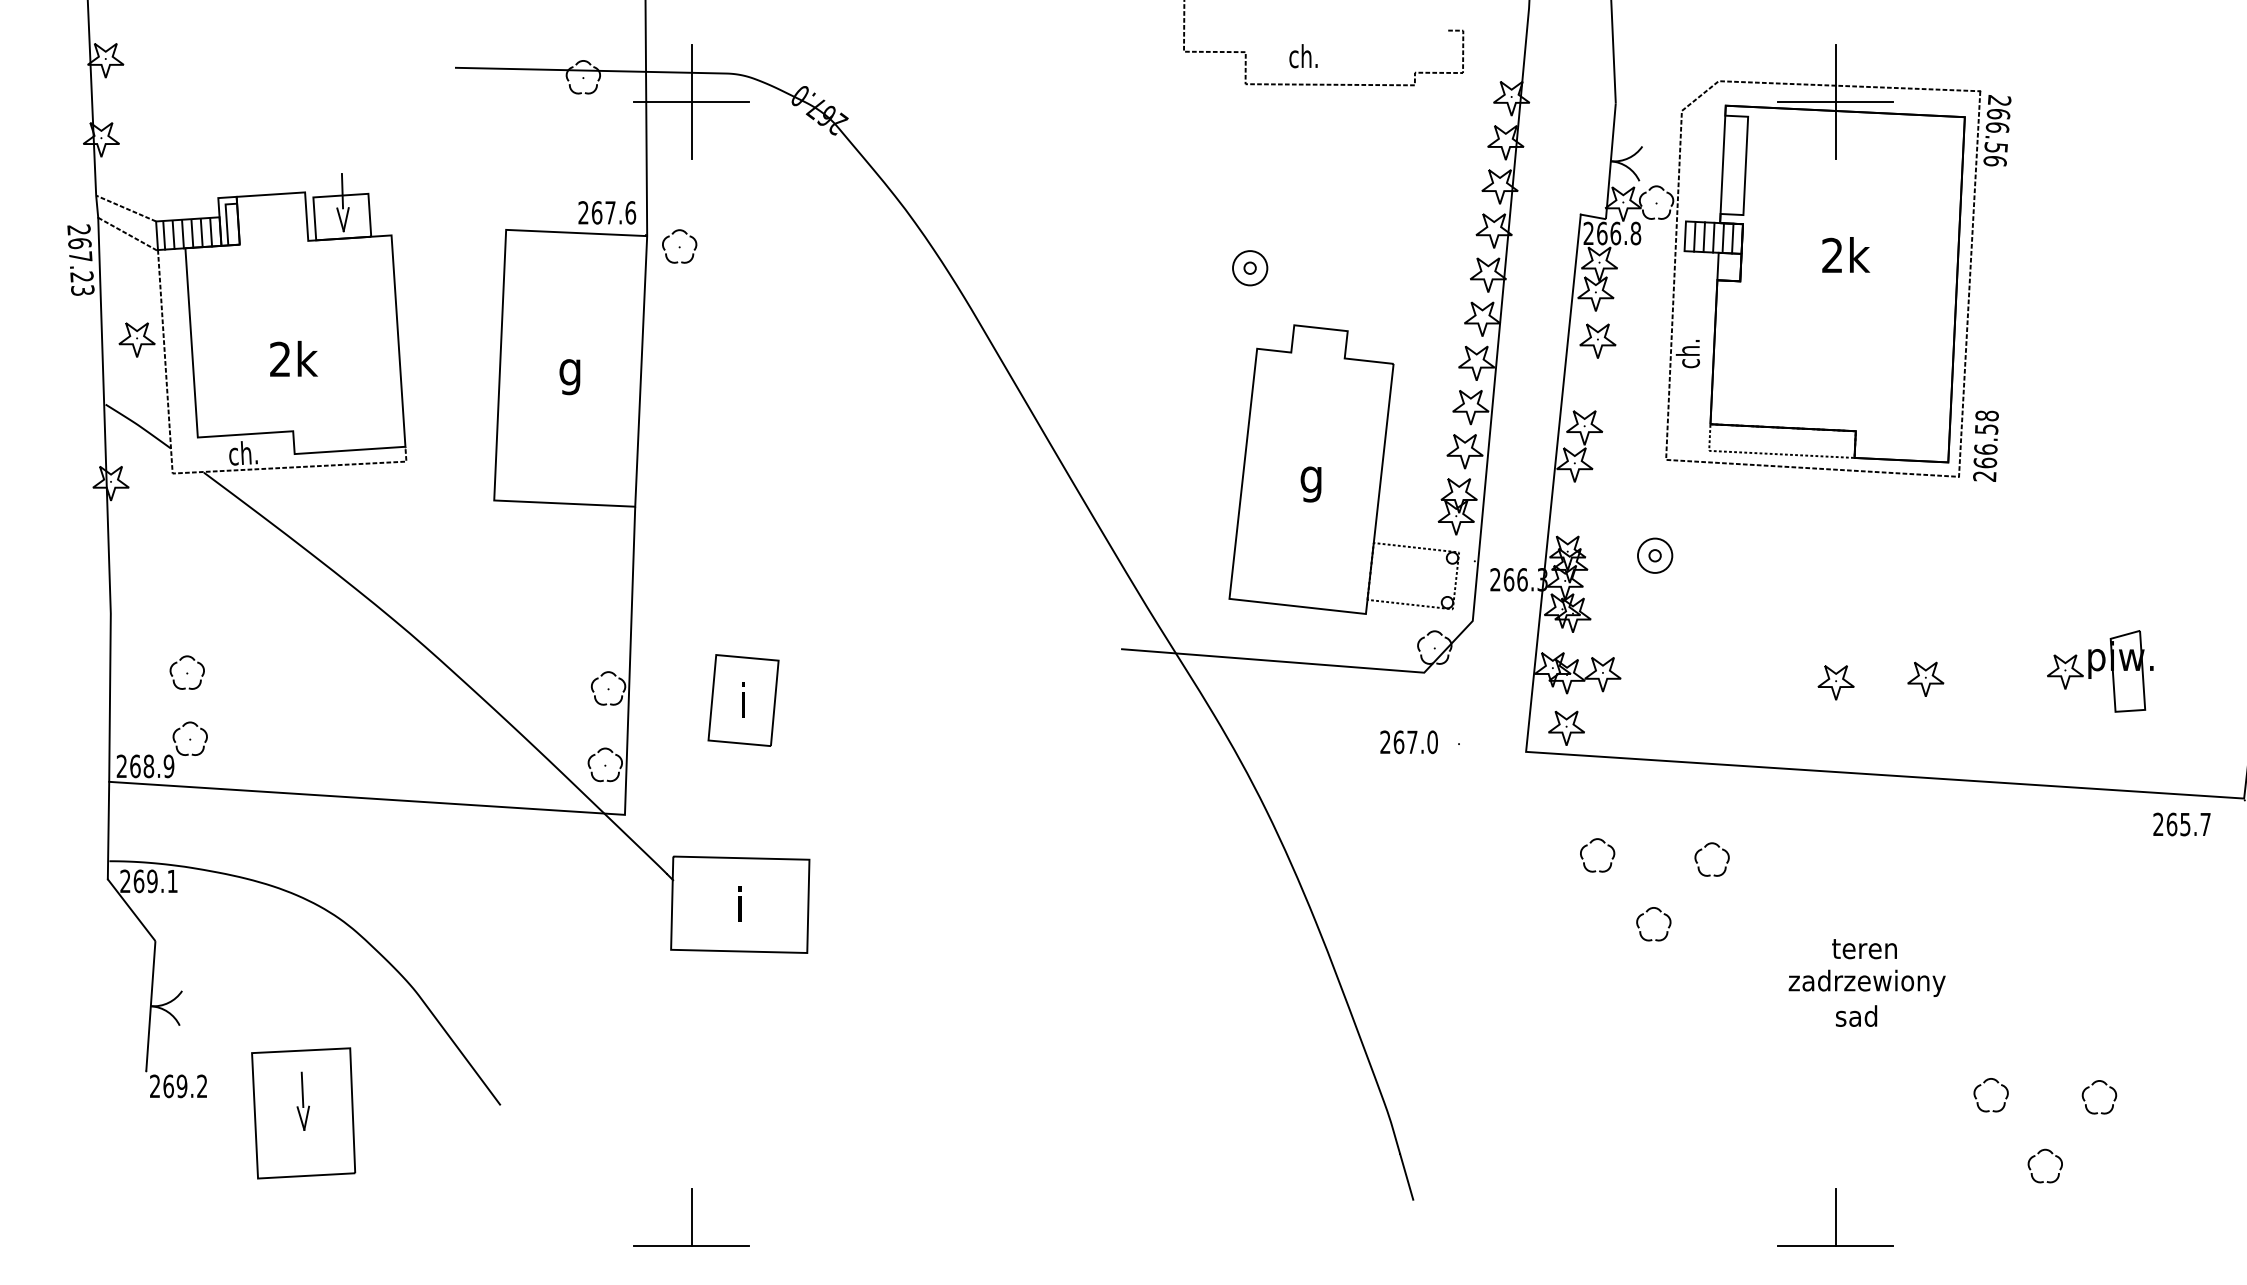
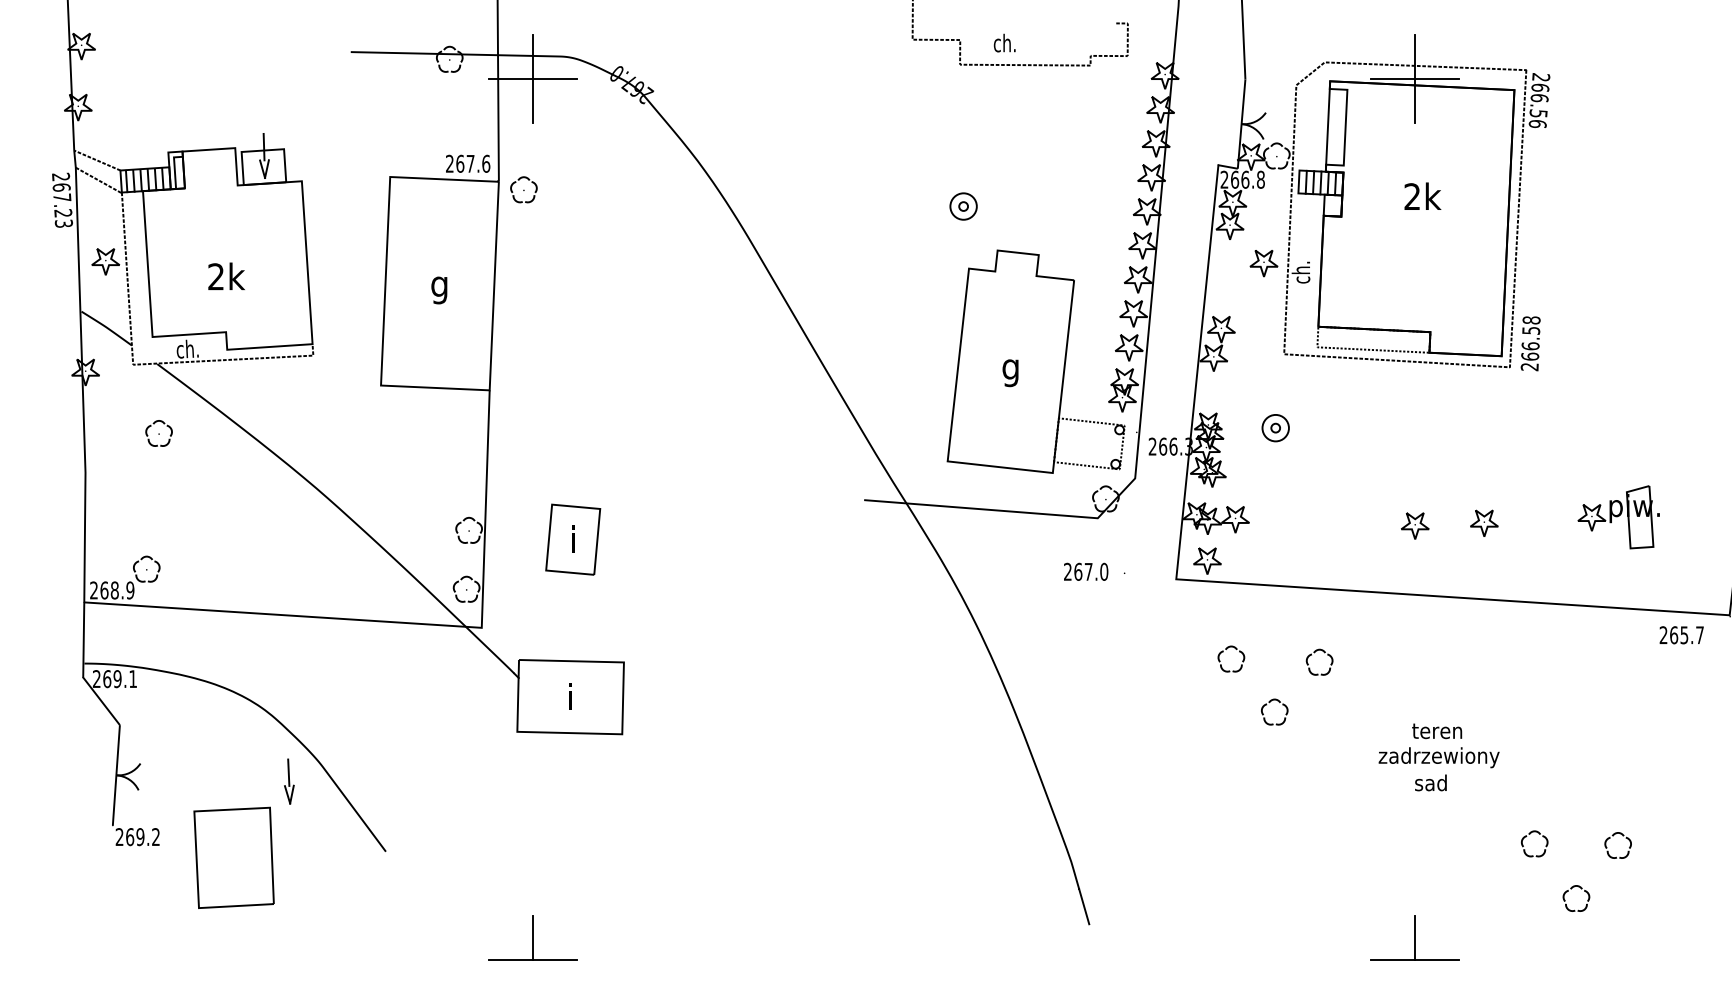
part: (1597, 340) -> (1263, 263), moved
part: (186, 672) -> (158, 433), moved
part: (302, 1100) -> (288, 780), moved

